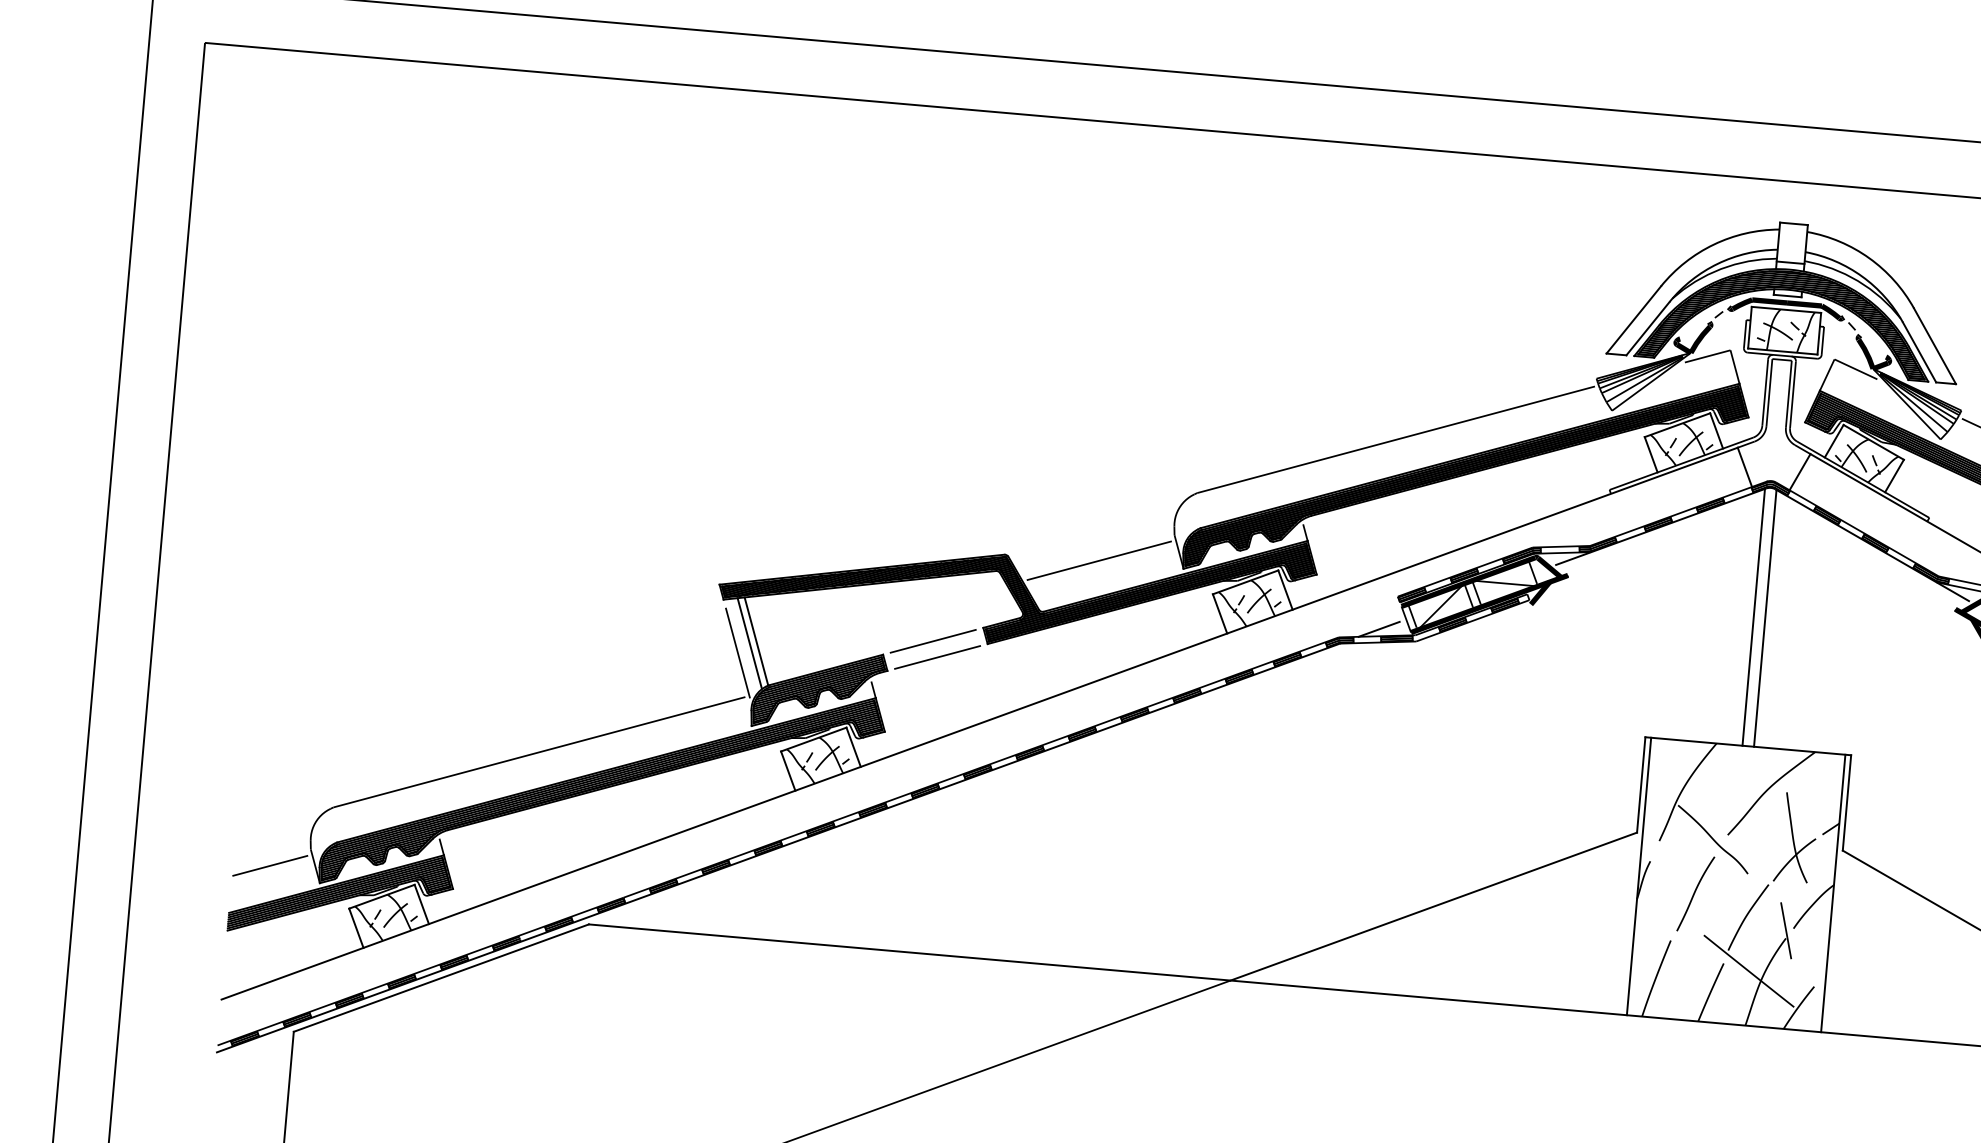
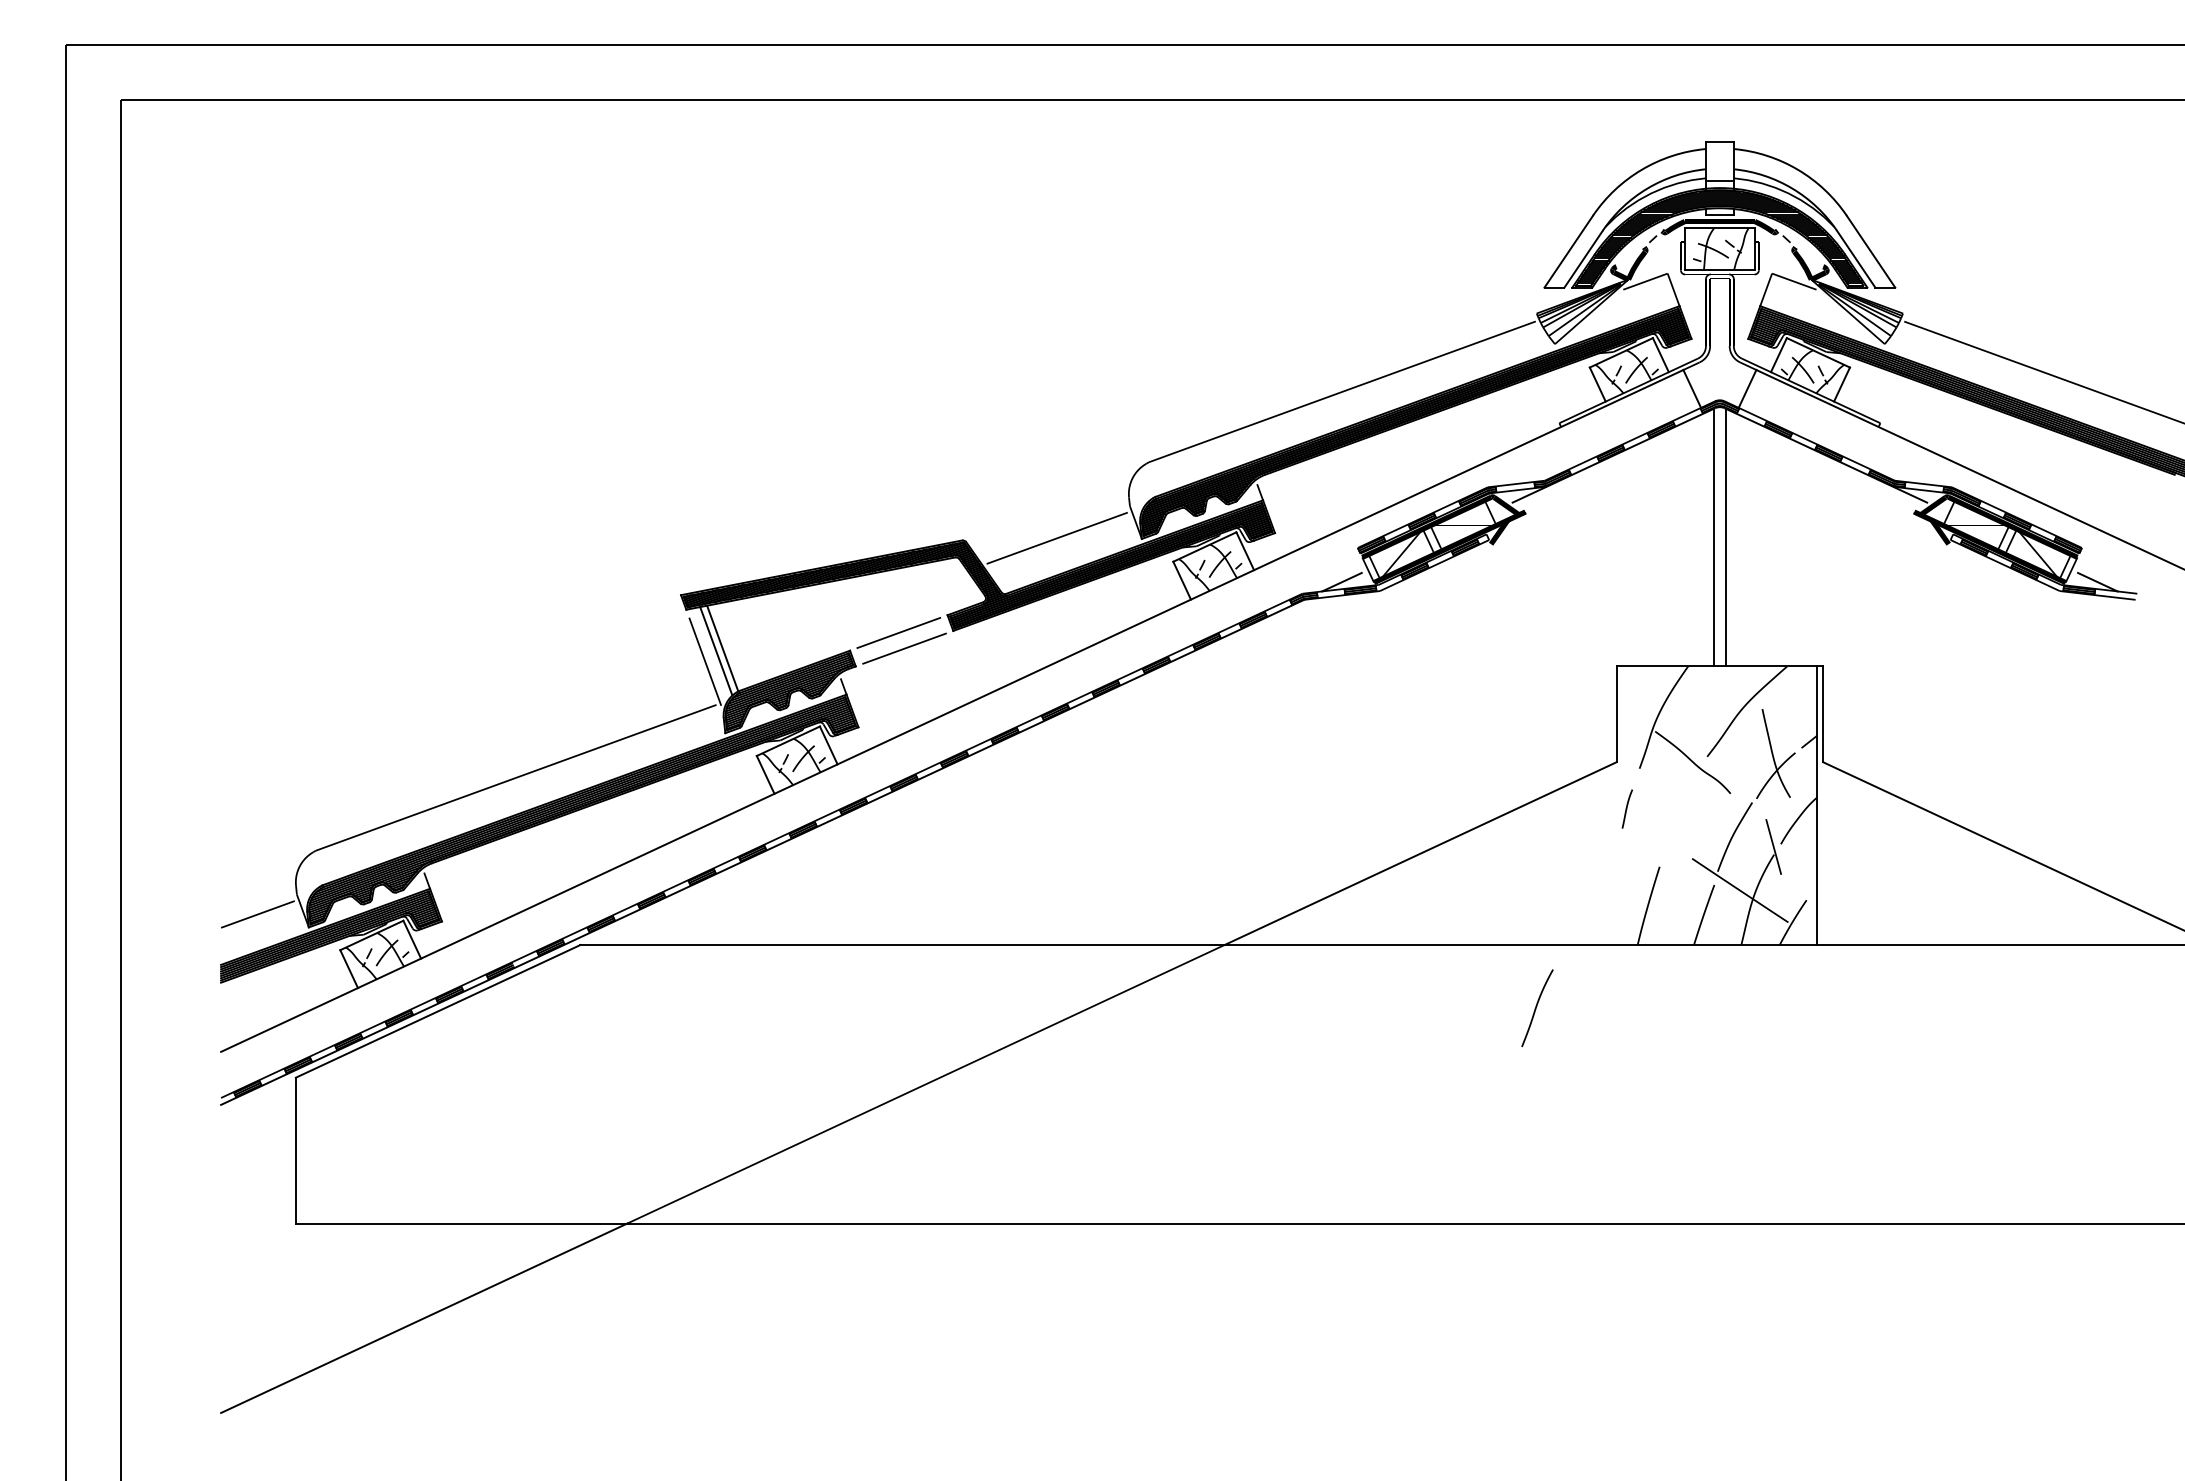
line: (1639, 876) -> (1622, 805), removed
curve: (1695, 892) -> (1537, 1006), moved

